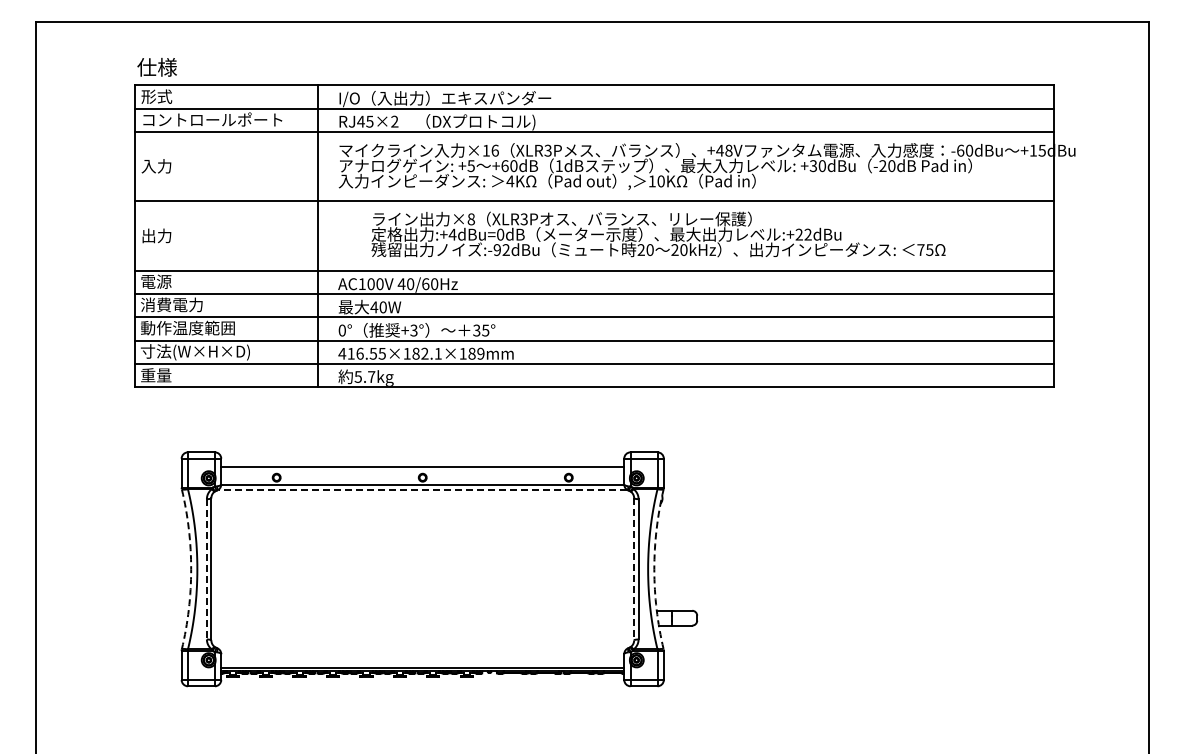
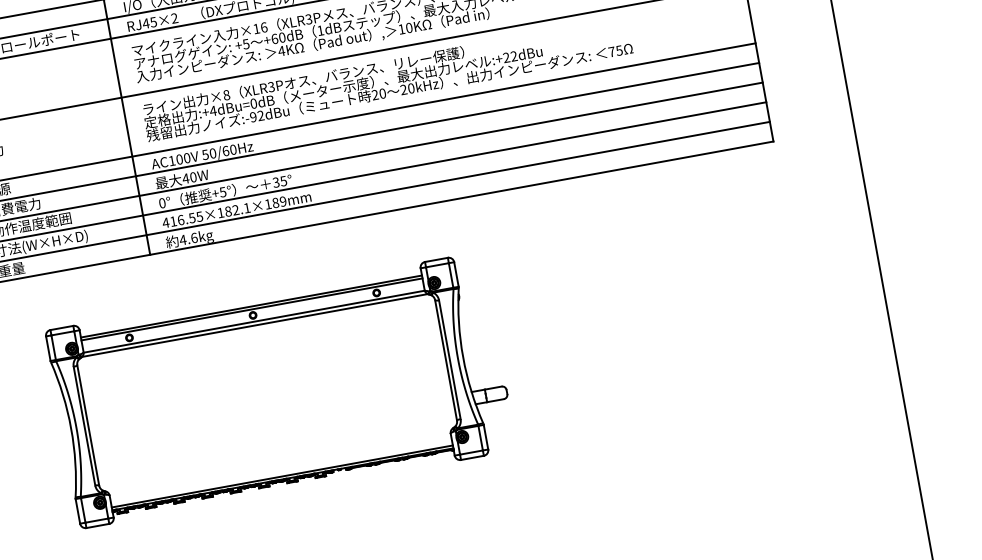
text: (658, 234) -> (387, 79), moved
text: (401, 284) -> (205, 155), 40/60Hz -> 50/60Hz
text: (413, 329) -> (222, 191), +3° -> +5°
text: (364, 376) -> (188, 238), 5.7kg -> 4.6kg
line: (422, 470) -> (251, 309), added
line: (422, 489) -> (254, 325), dashed -> solid
arc: (191, 569) -> (71, 428), dashed -> solid
line: (206, 569) -> (84, 426), dashed -> solid
line: (634, 569) -> (446, 360), dashed -> solid
arc: (654, 569) -> (463, 357), dashed -> solid

